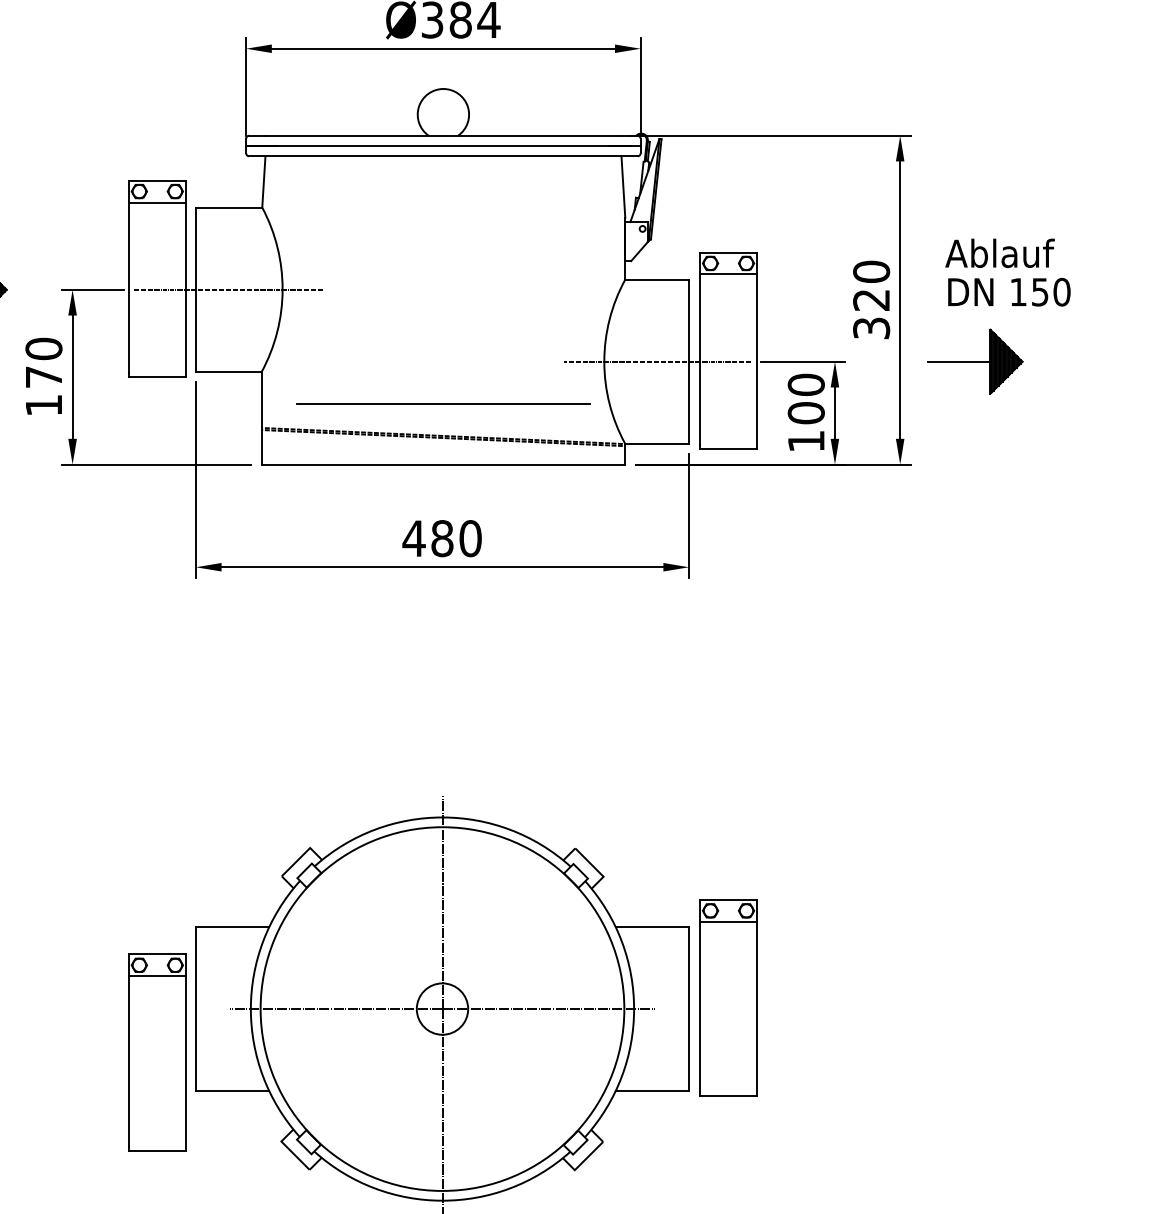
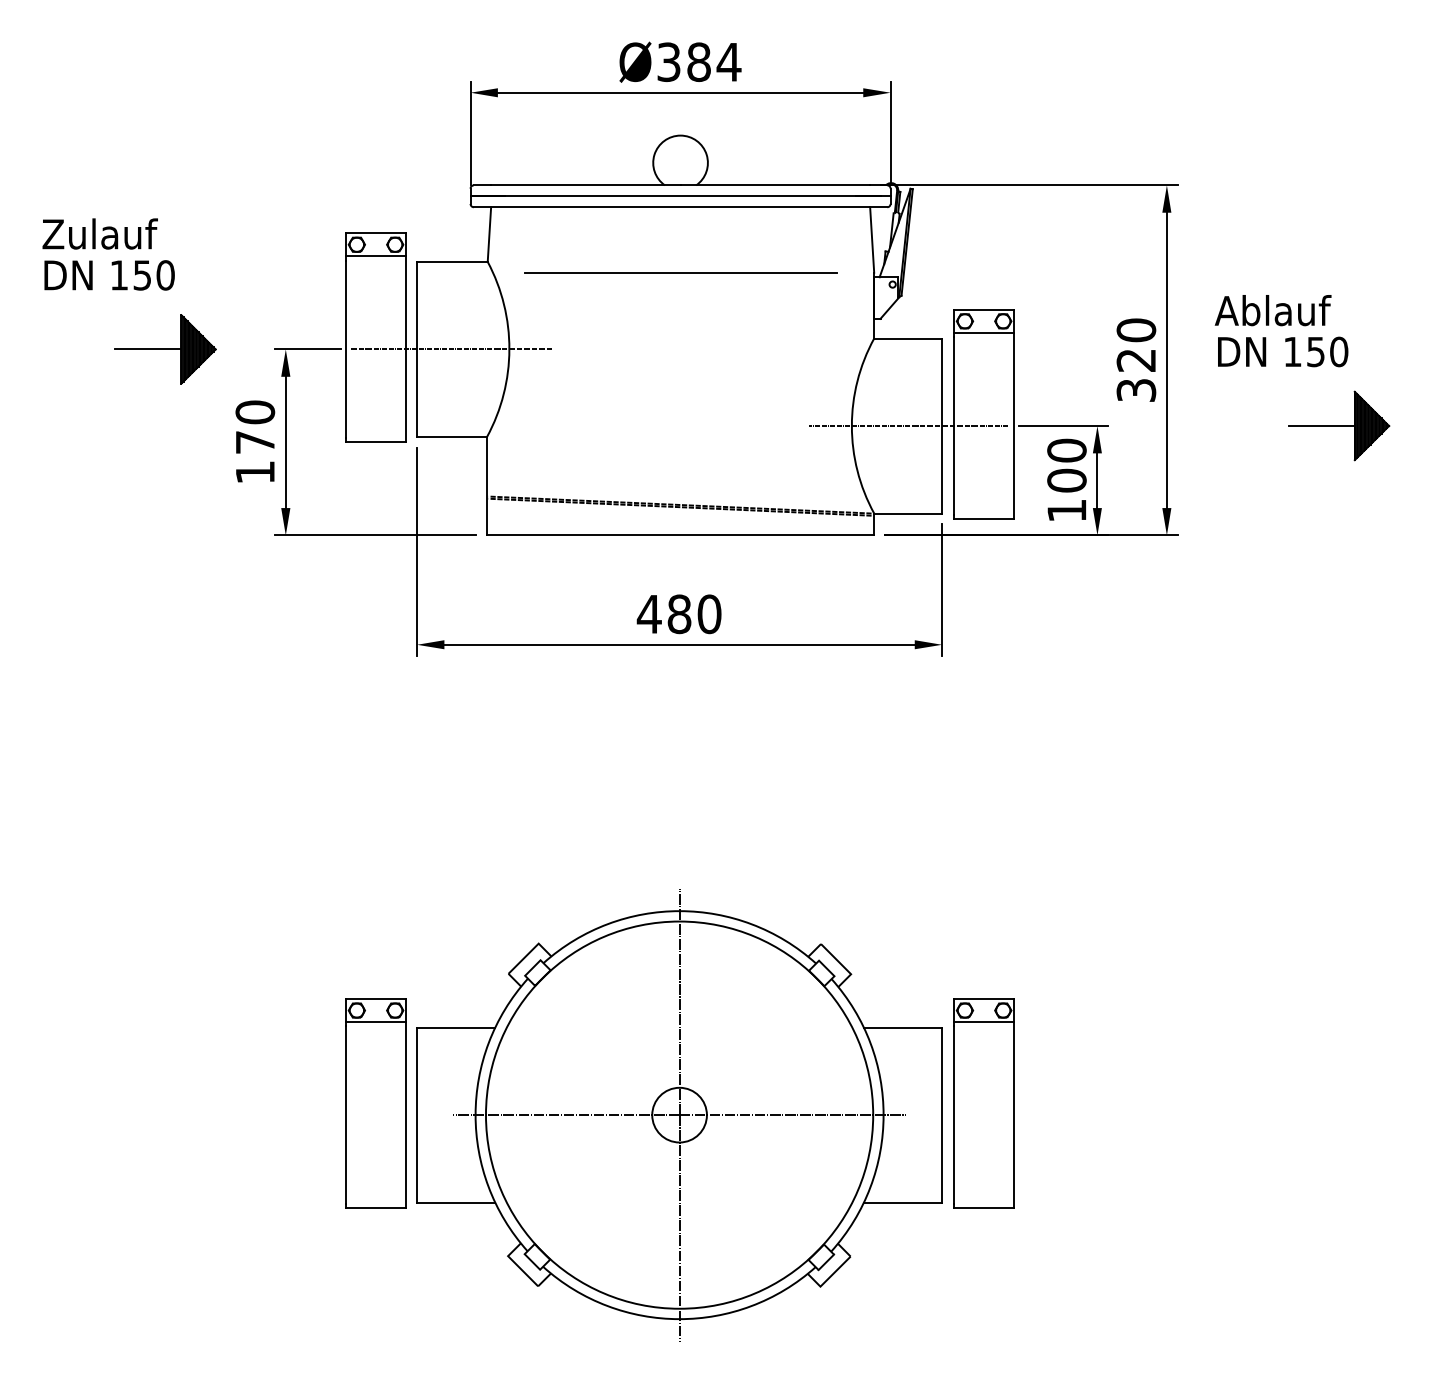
part: (975, 361) -> (1339, 425), moved
line: (443, 403) -> (680, 272), moved
part: (156, 1052) -> (375, 1103), moved

